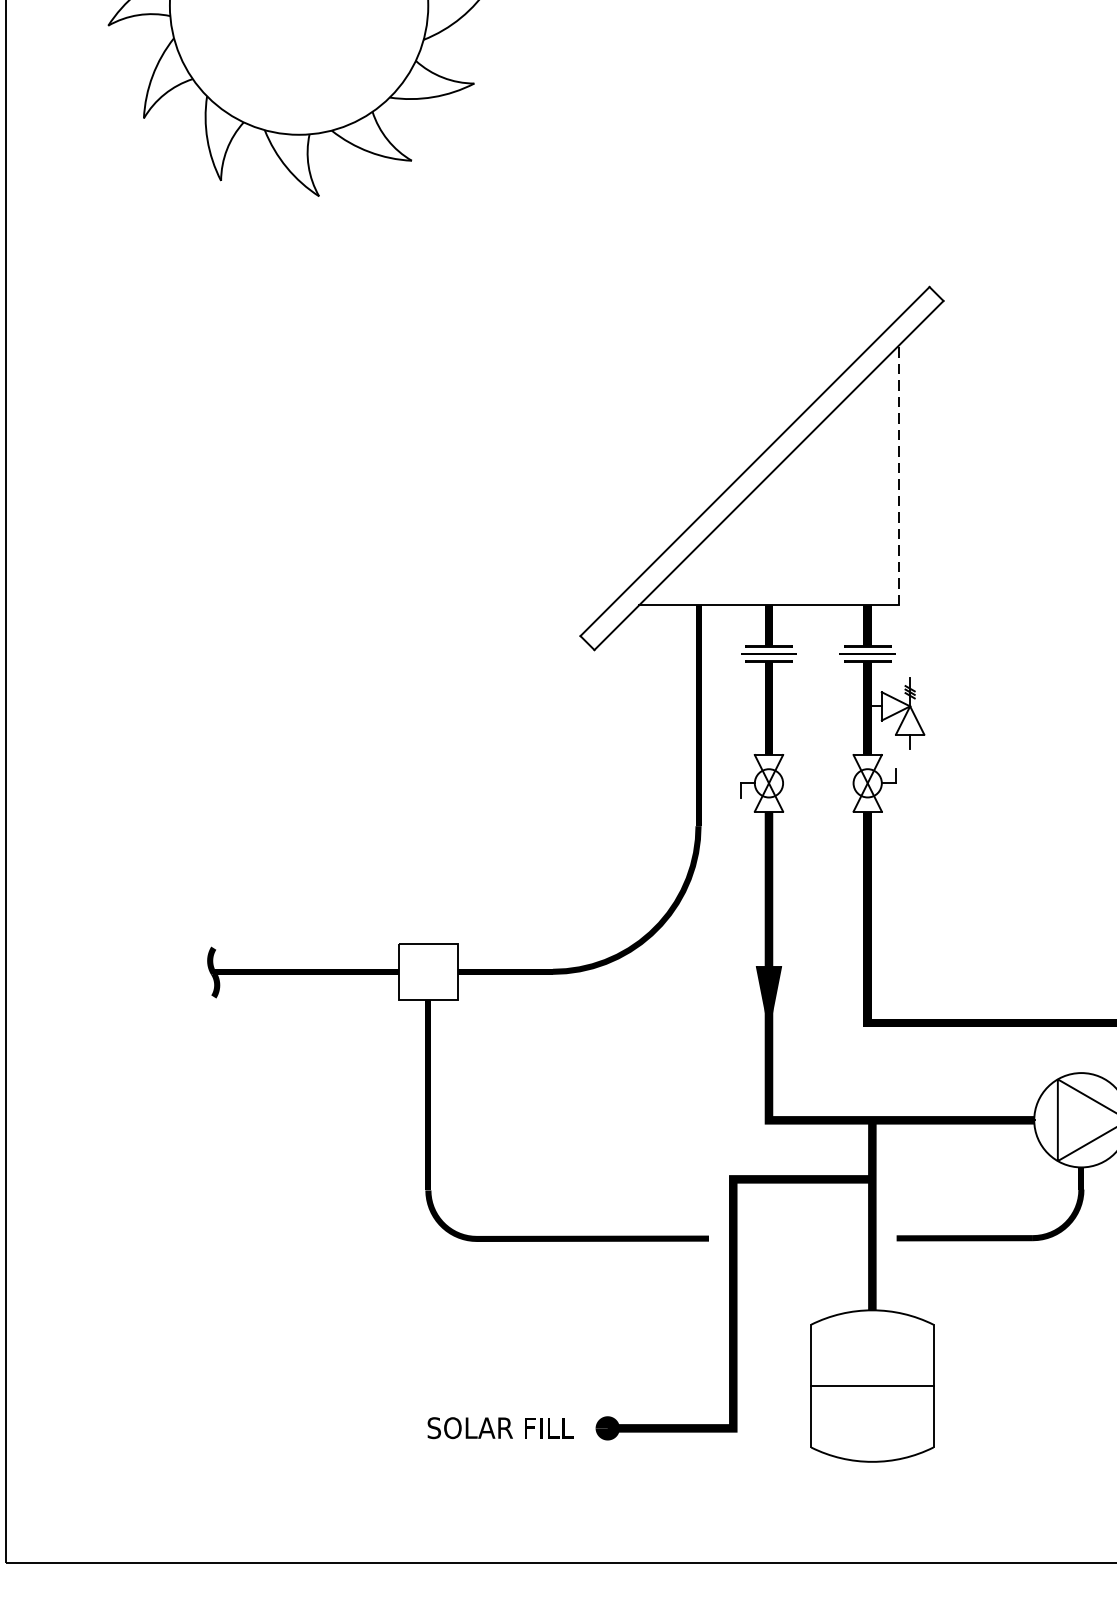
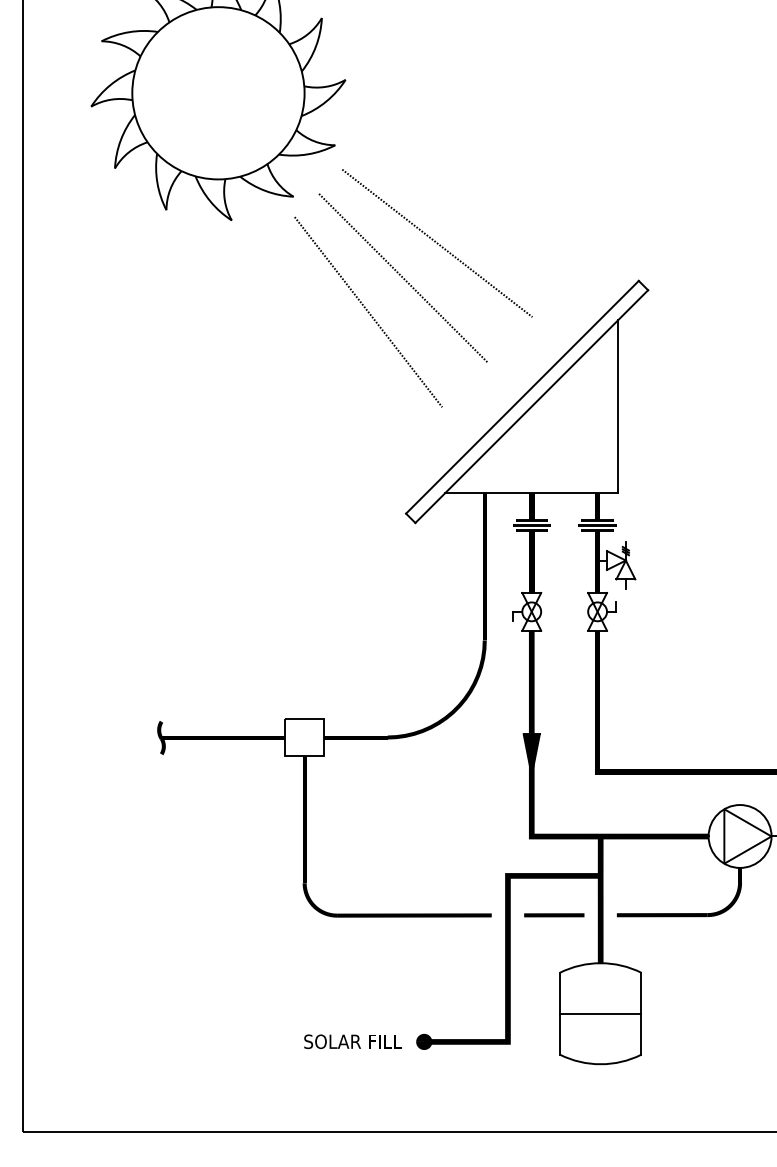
line: (627, 230) -> (437, 243), added
line: (575, 281) -> (402, 277), added
line: (524, 334) -> (368, 312), added
line: (899, 475) -> (618, 406), dashed -> solid
line: (803, 1238) -> (554, 915), added

